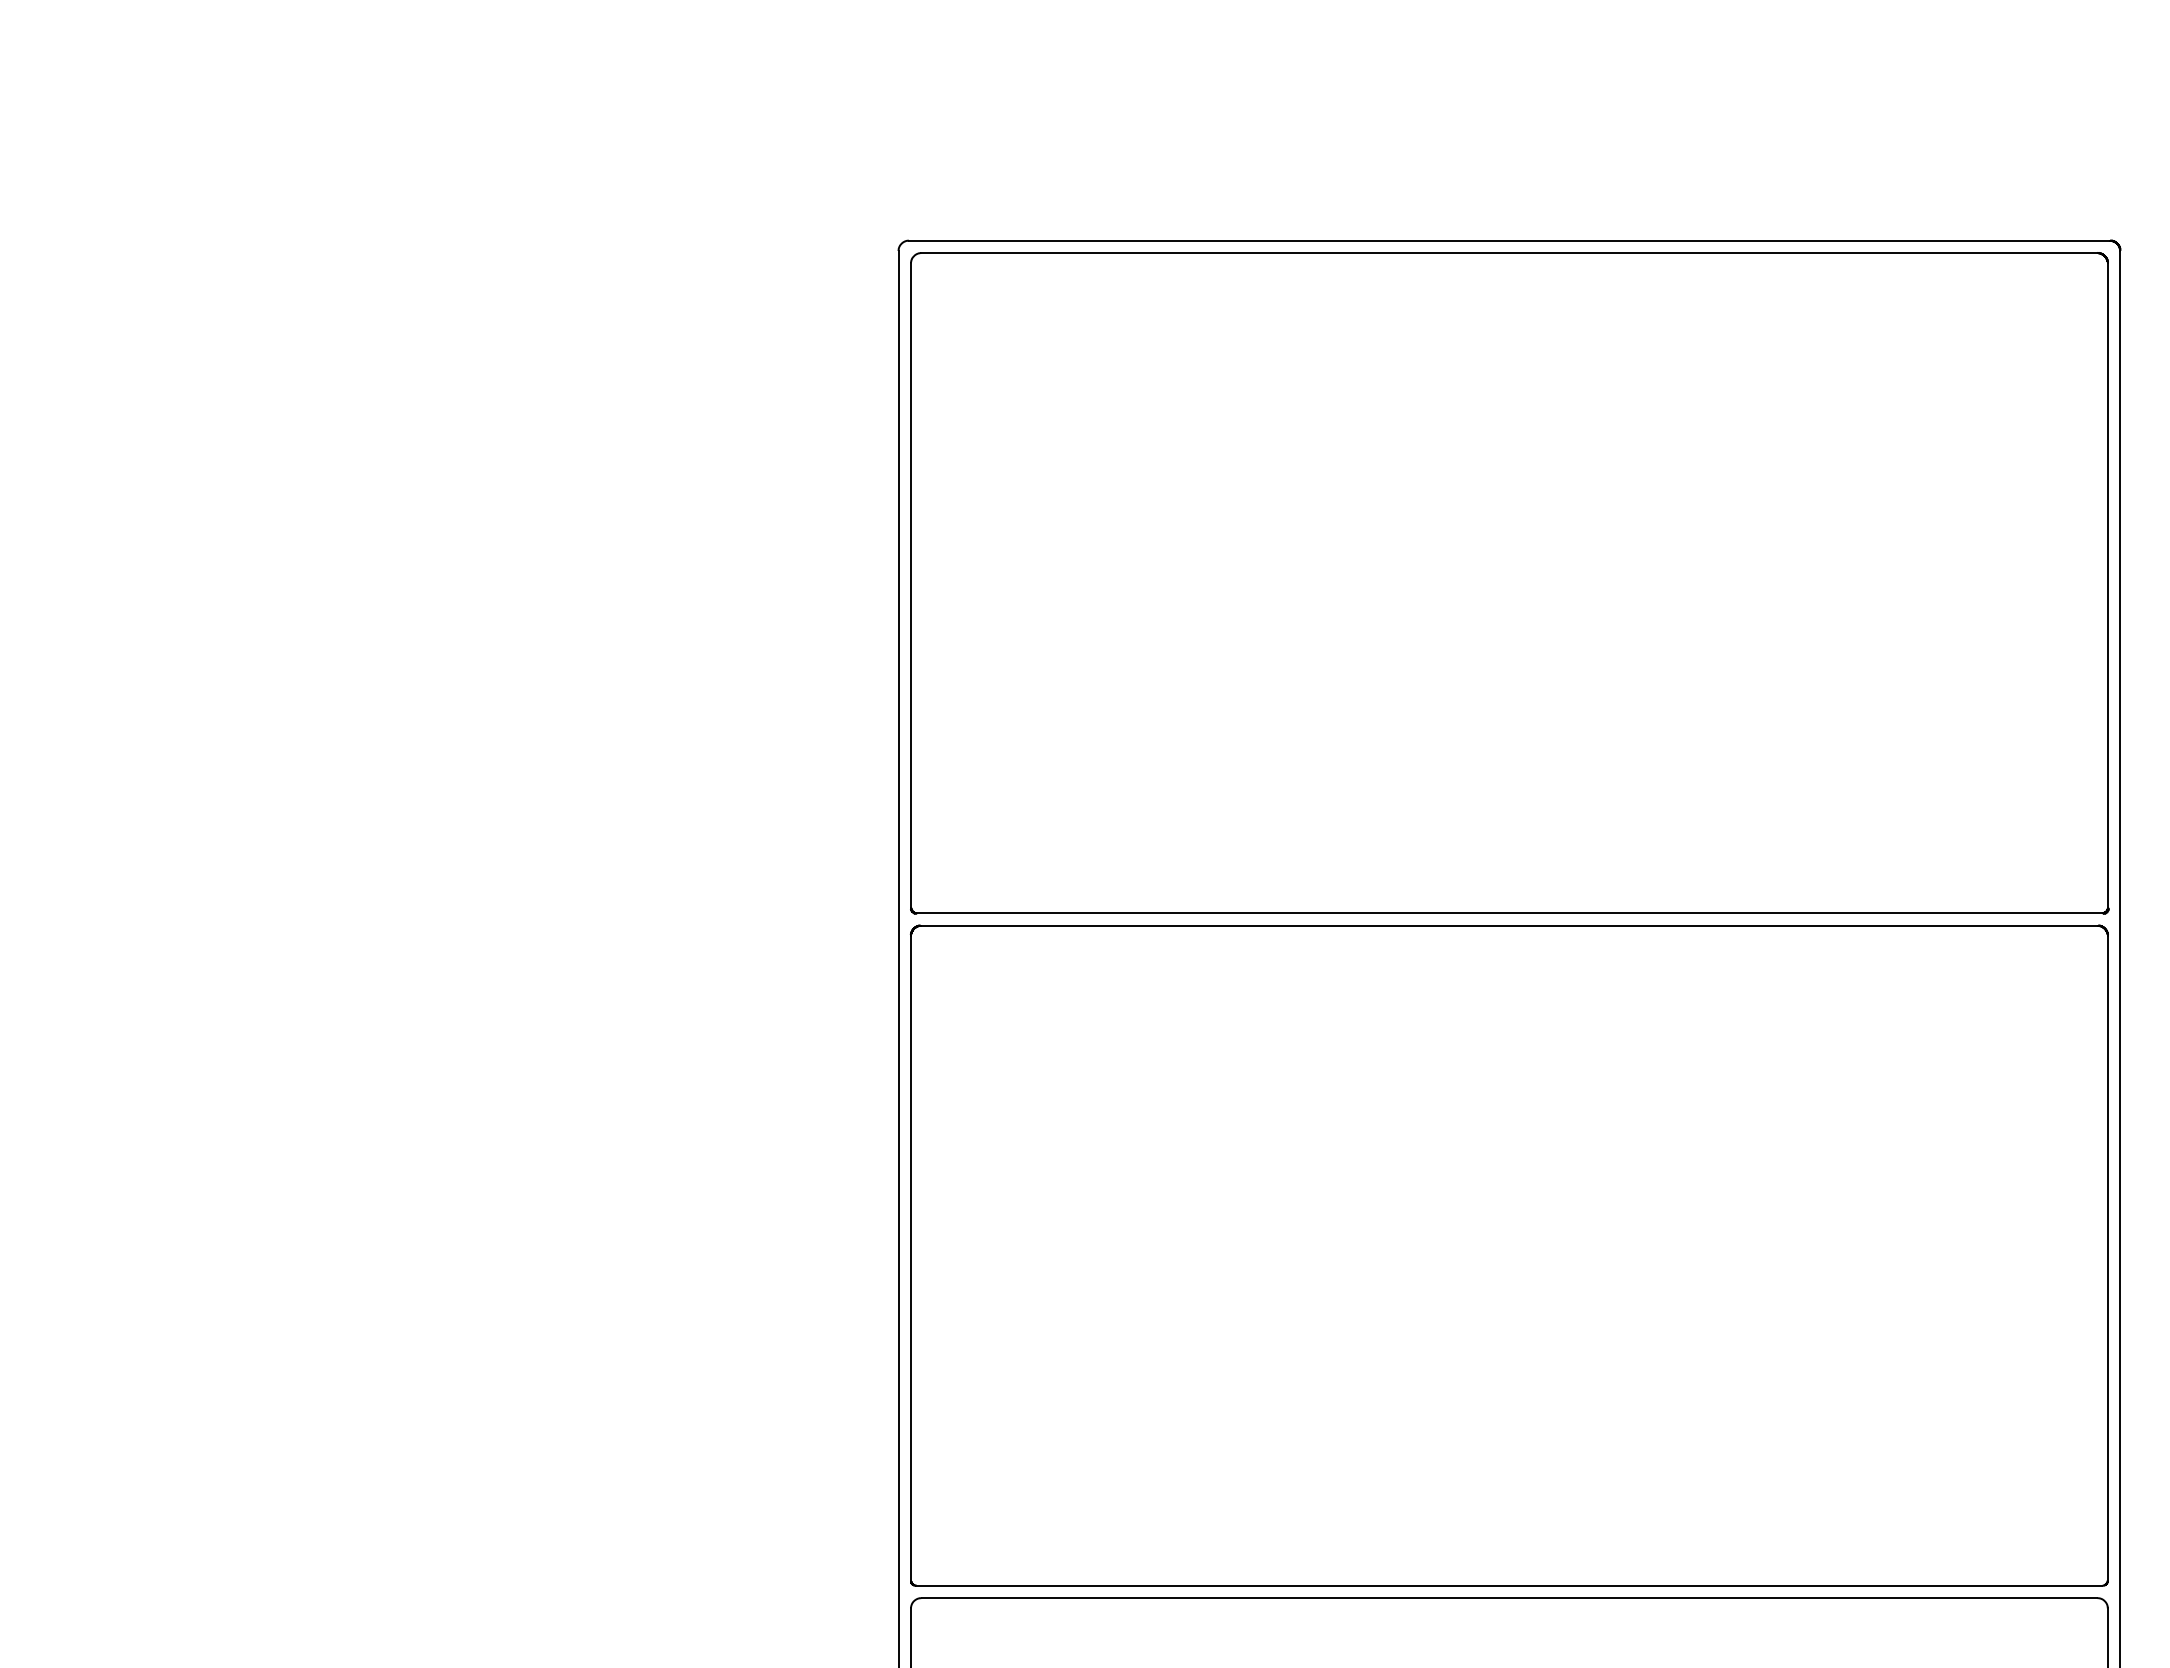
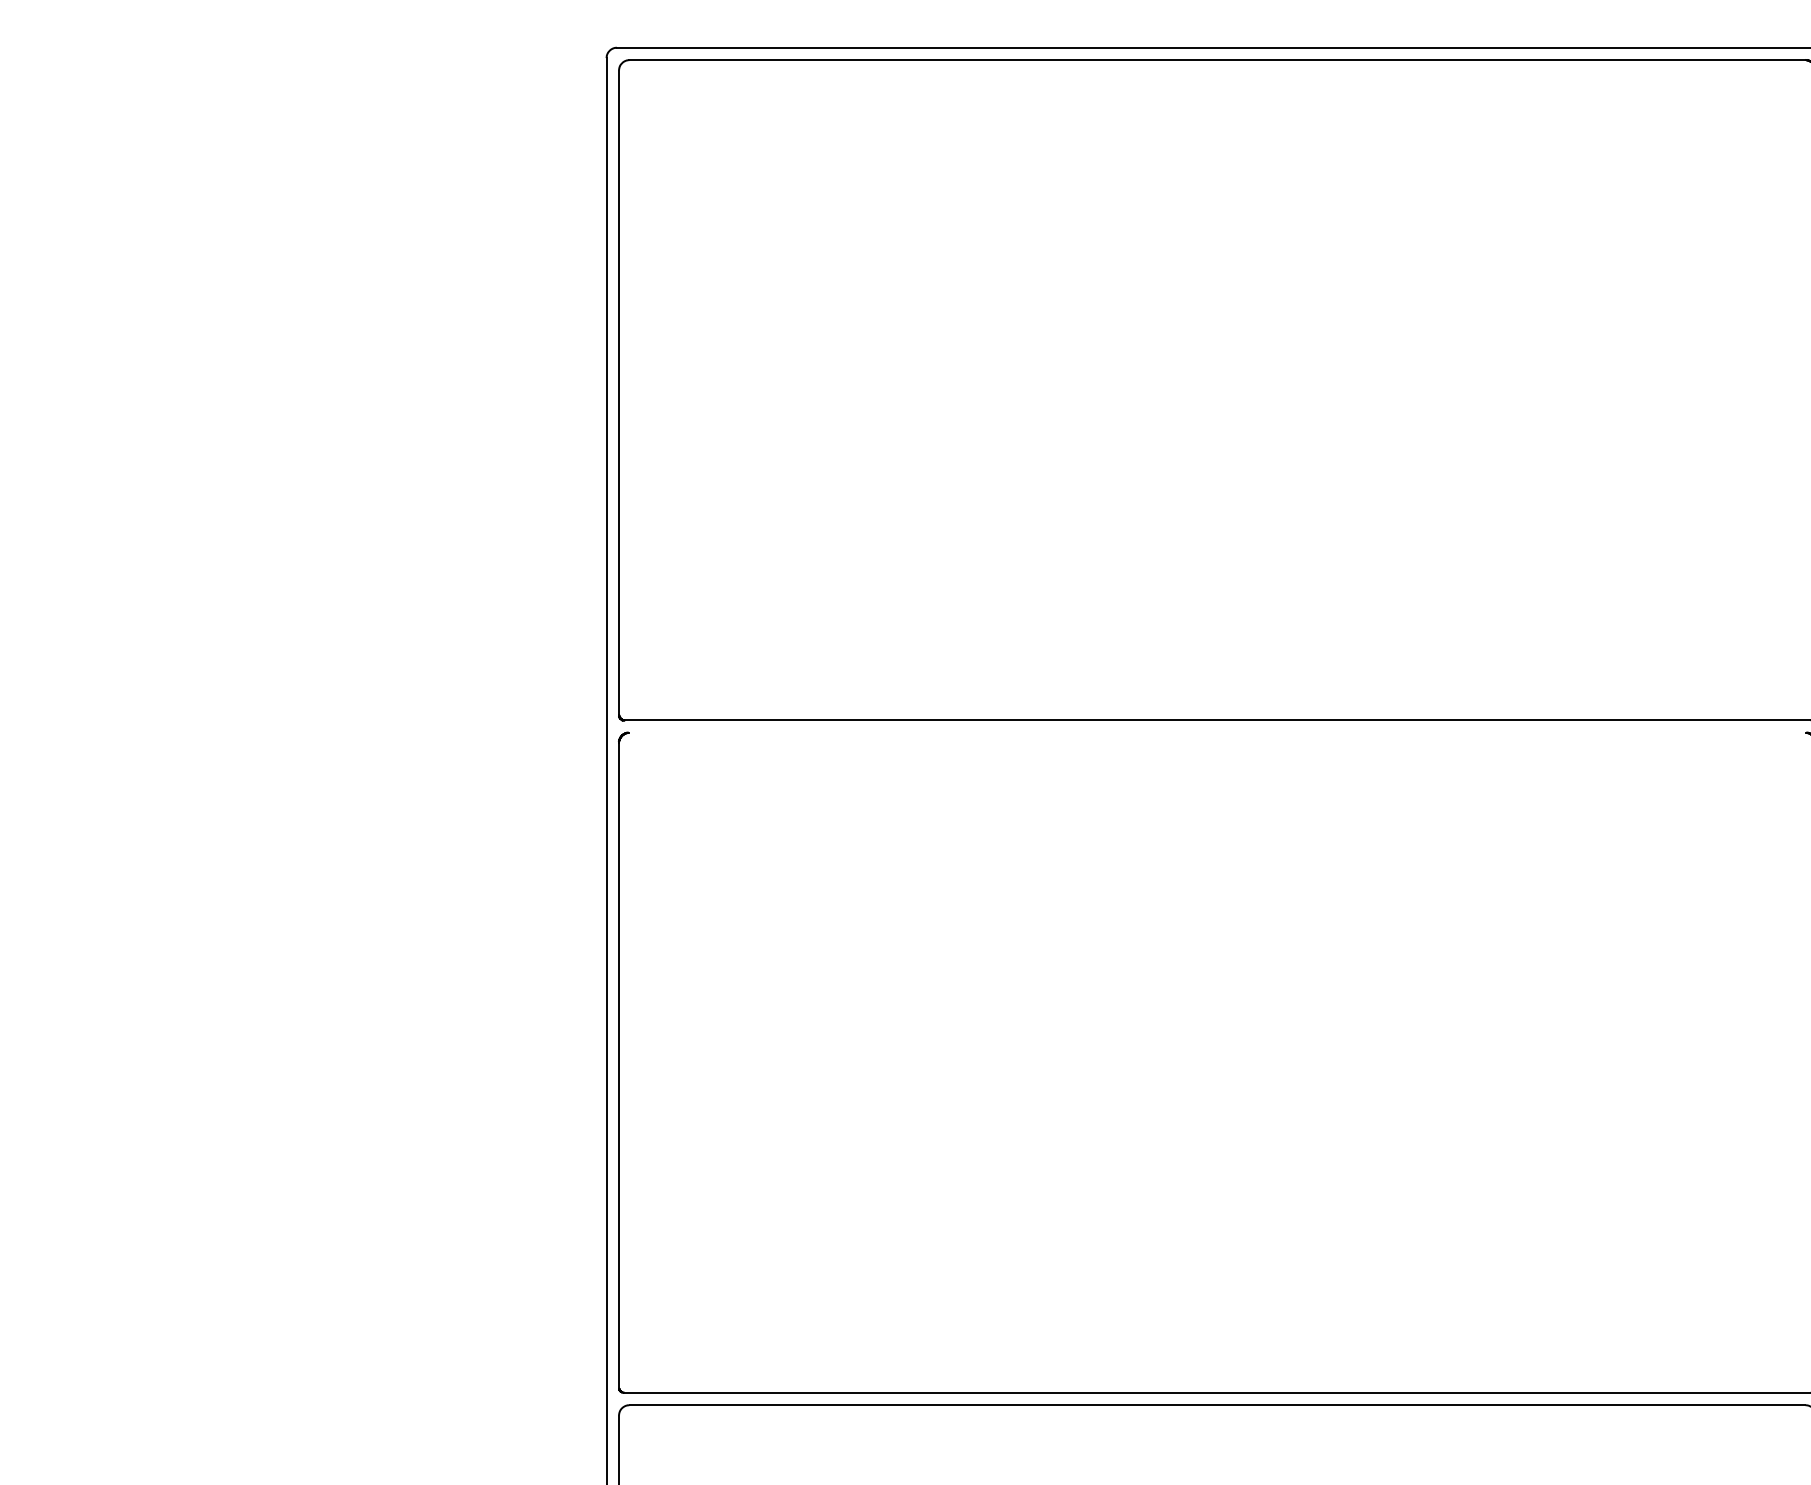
line: (1509, 925) -> (1217, 732), removed

